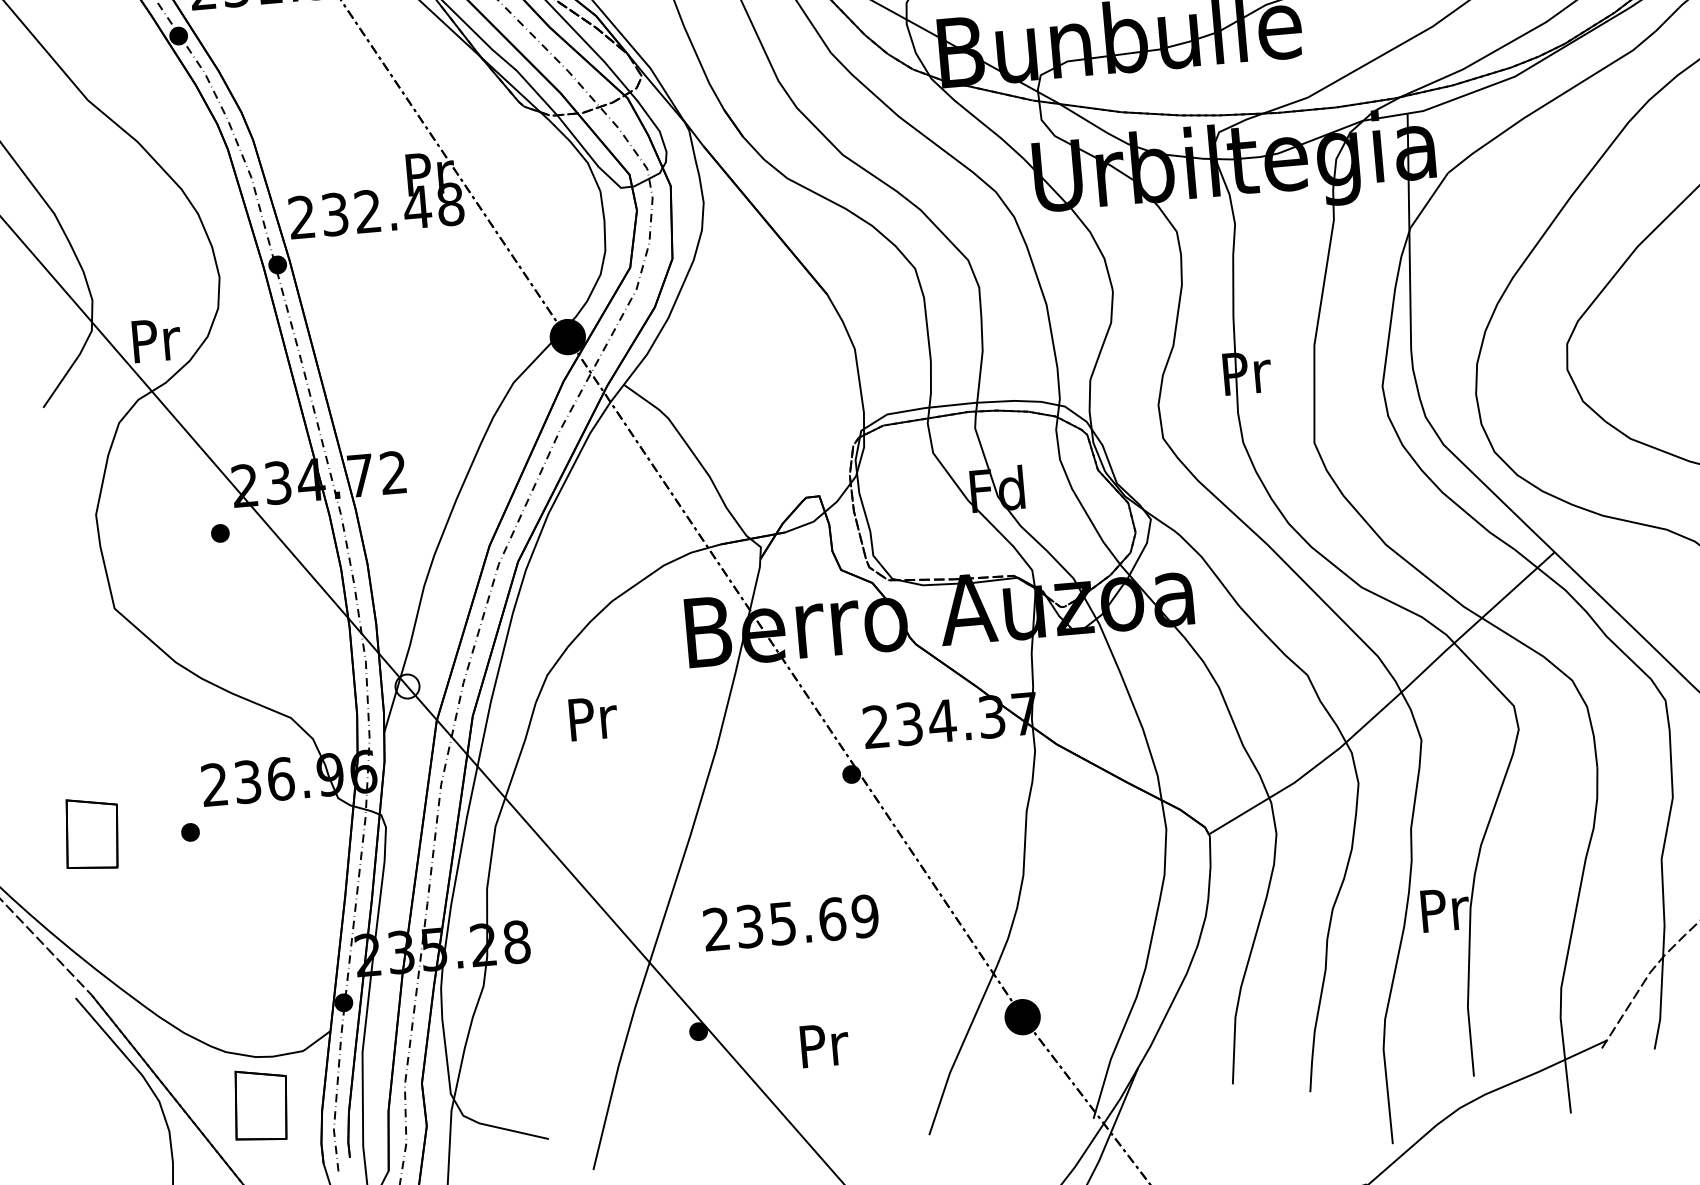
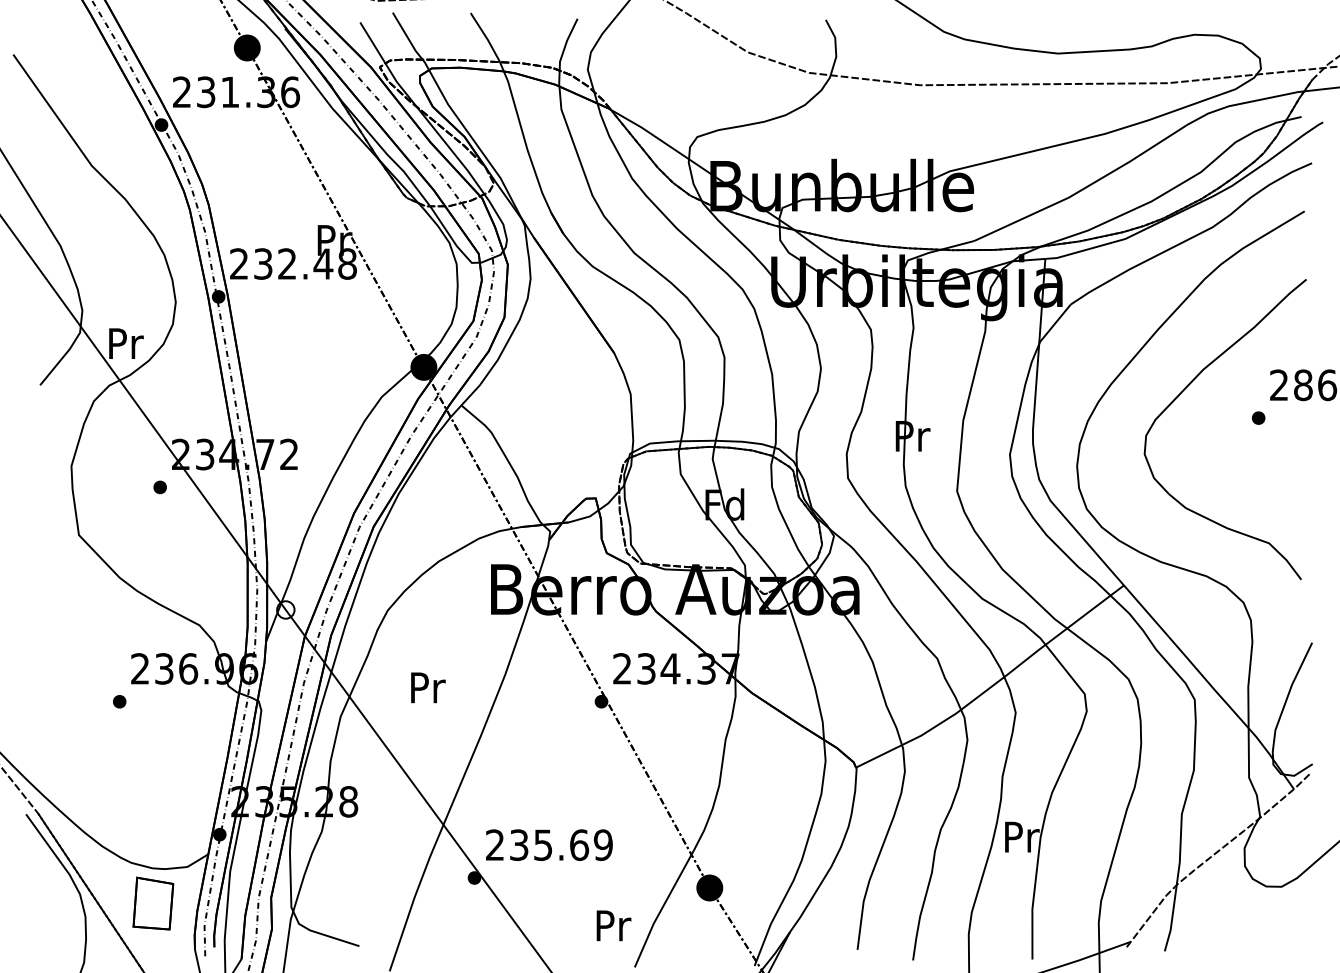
text: (593, 717) -> (428, 687), moved
part: (92, 833) -> (48, 696), removed
text: (791, 921) -> (549, 844), moved
text: (824, 1044) -> (613, 925), moved

